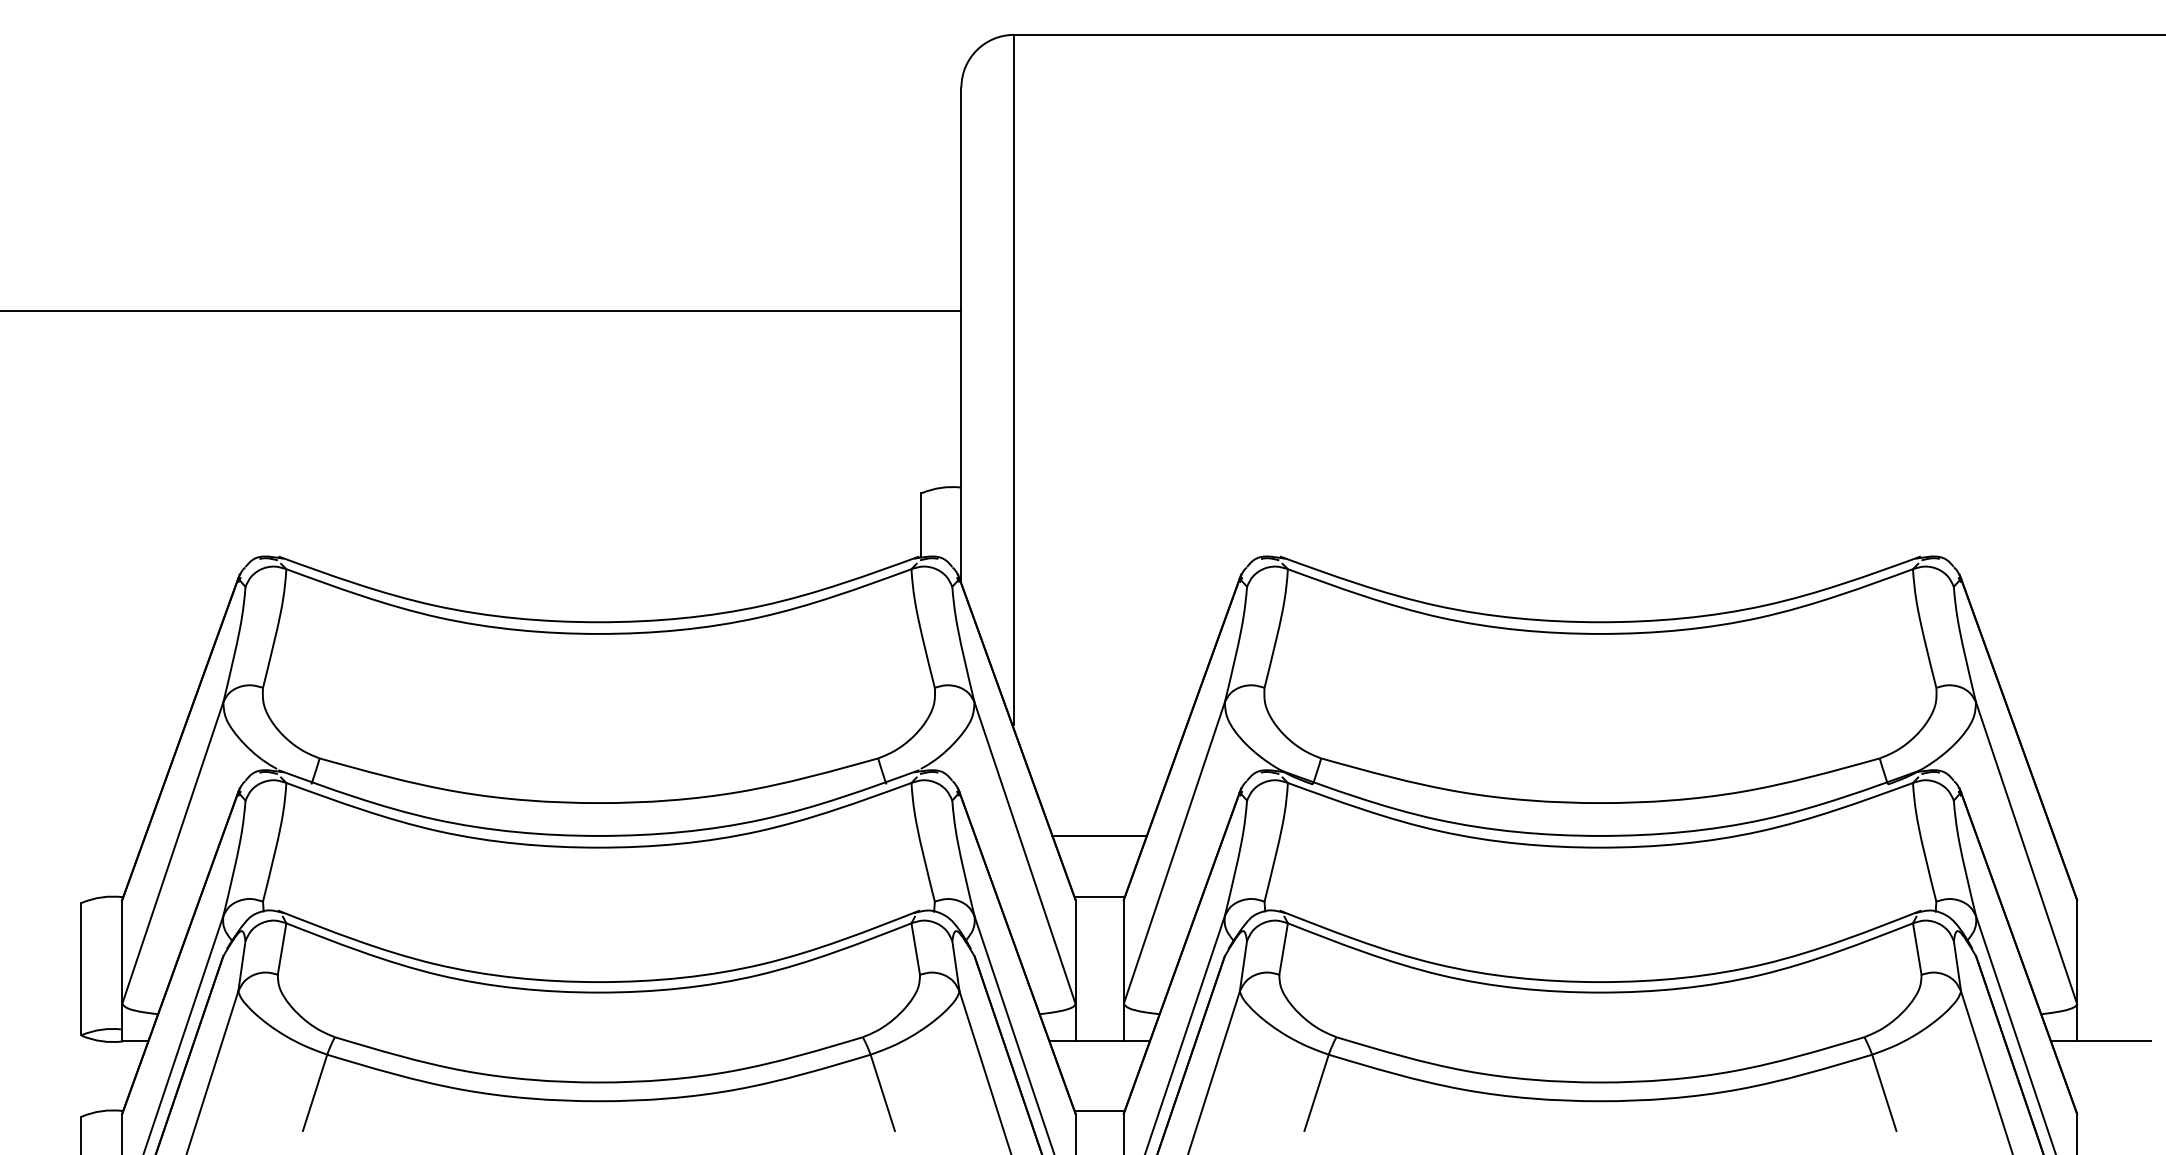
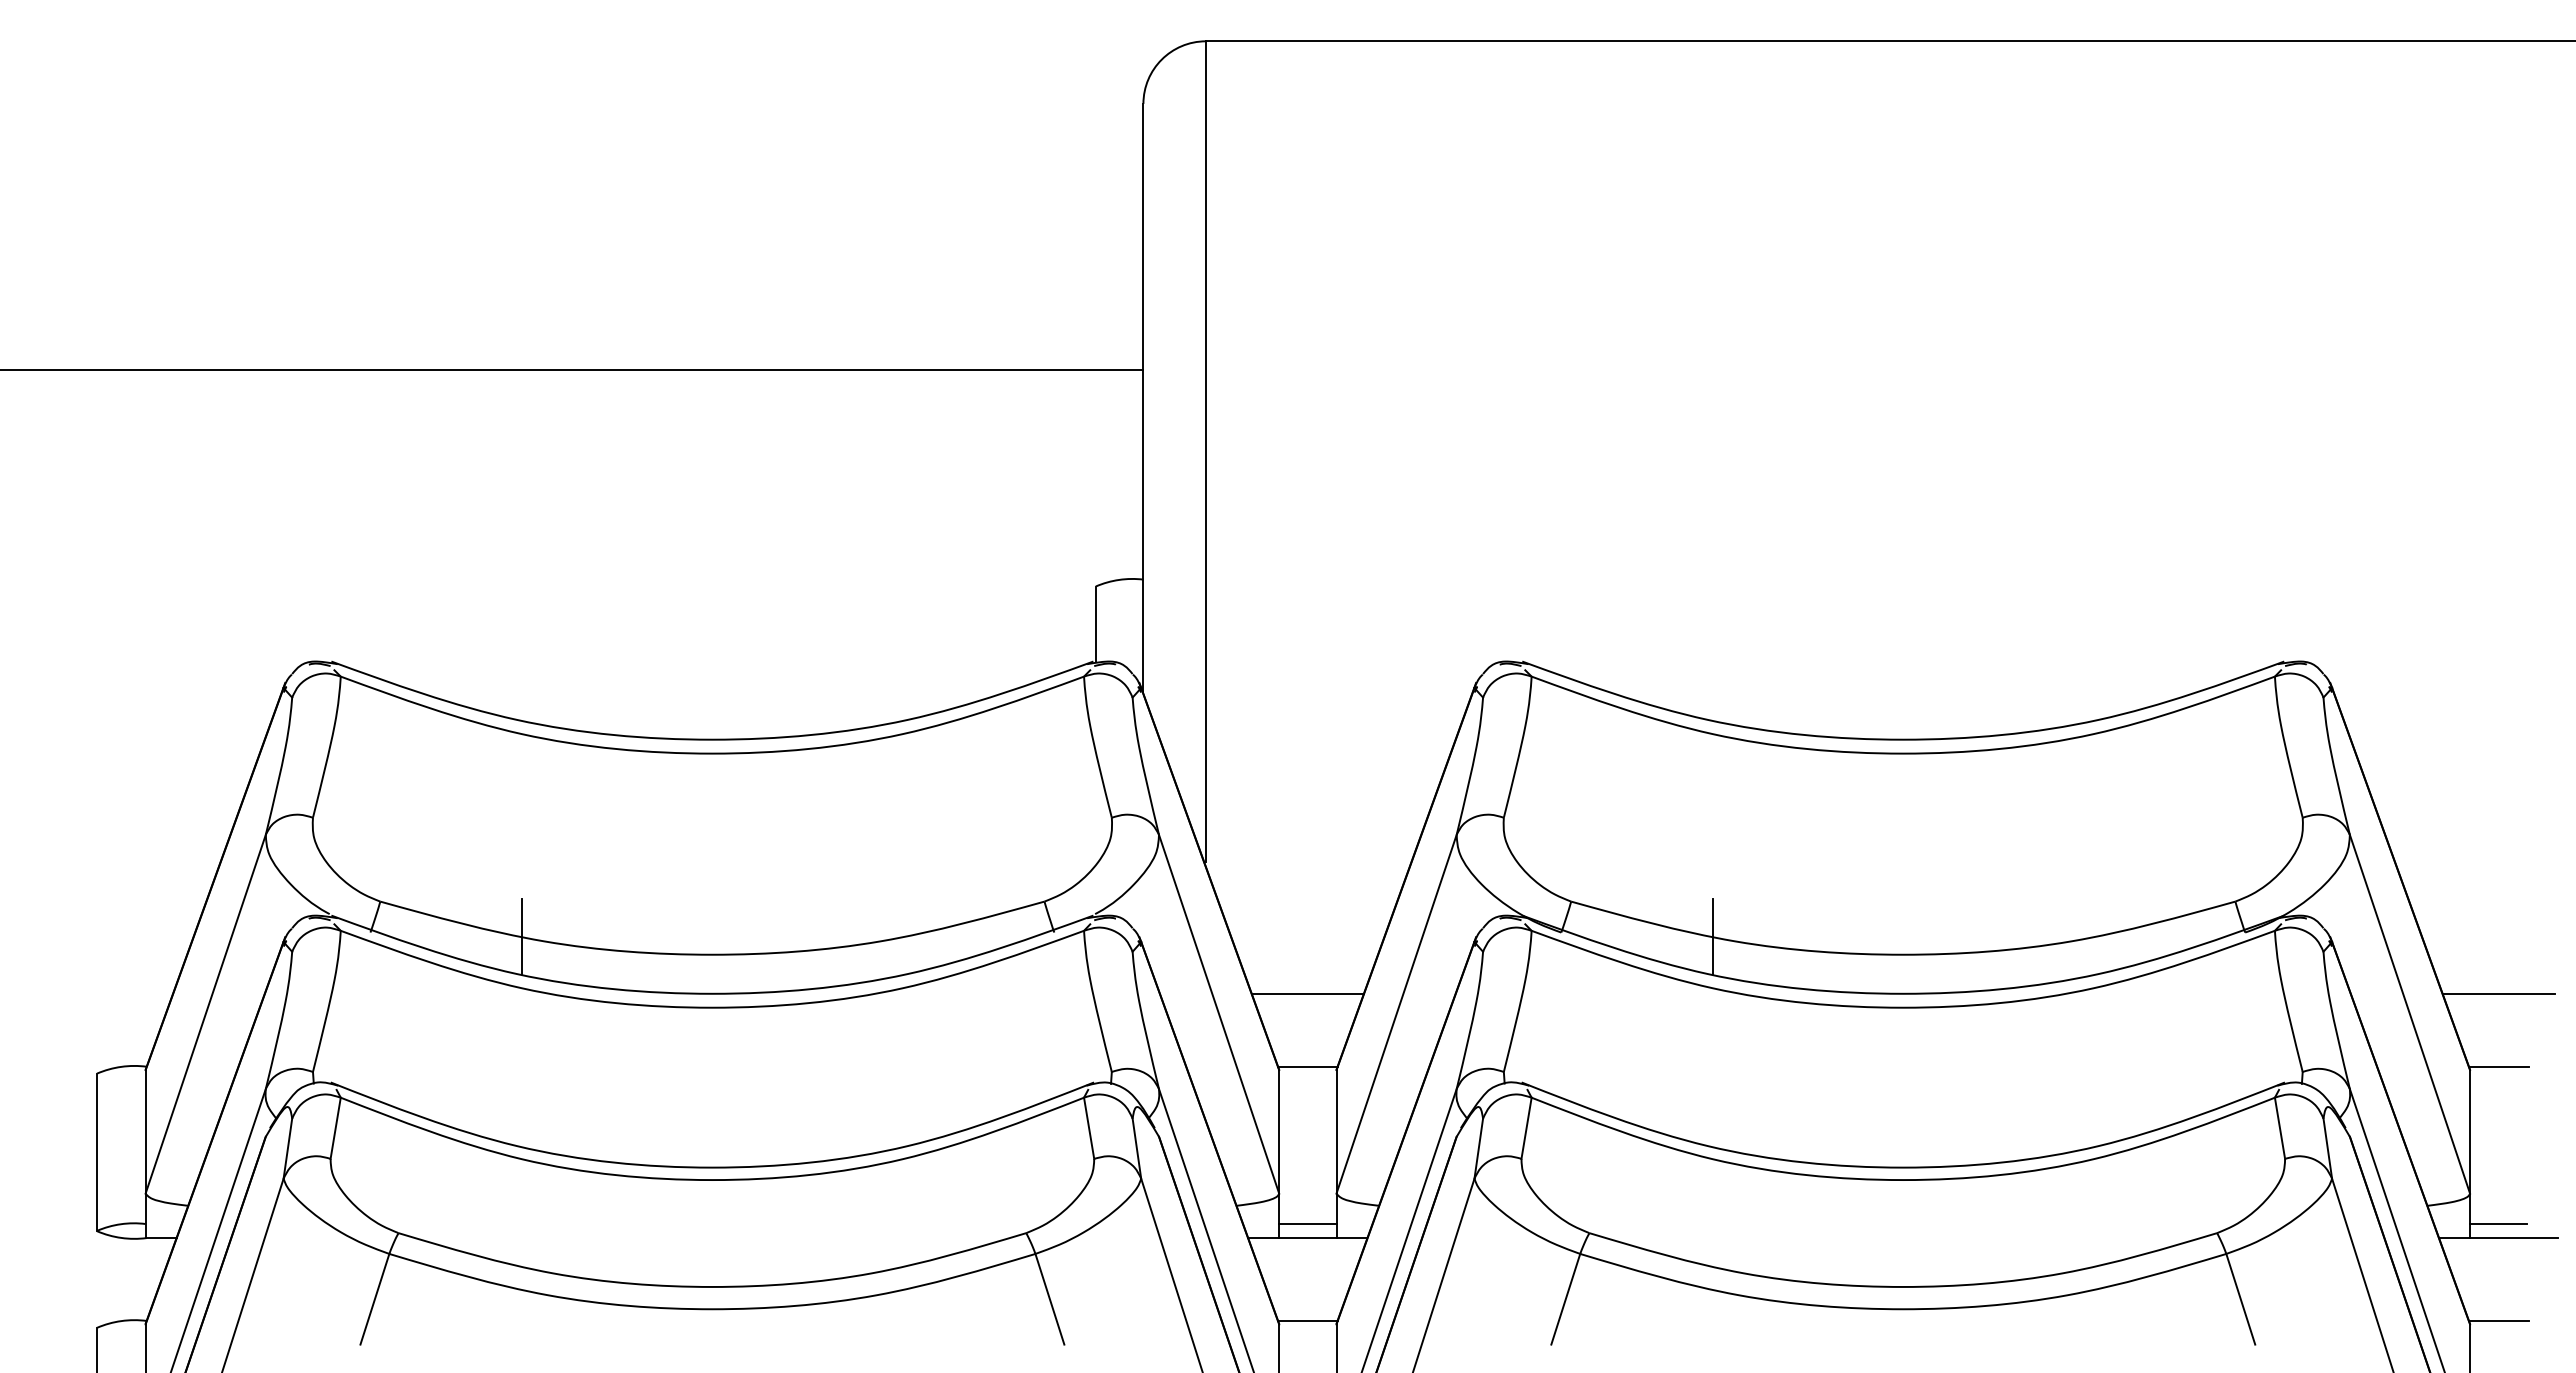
line: (438, 787) -> (521, 936), added
line: (1440, 787) -> (1712, 936), added
line: (2101, 836) -> (2498, 994), added
line: (2101, 897) -> (2498, 1066), added
line: (1099, 1029) -> (1307, 1223), added
line: (2101, 1029) -> (2498, 1223), added
line: (2101, 1110) -> (2498, 1320), added

